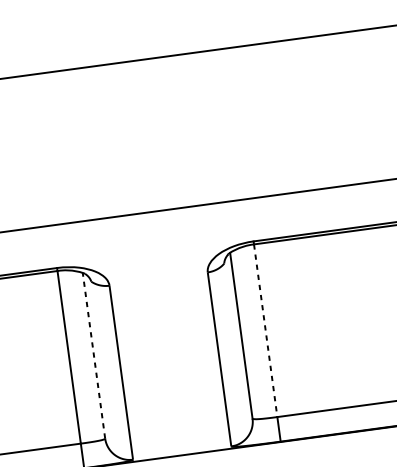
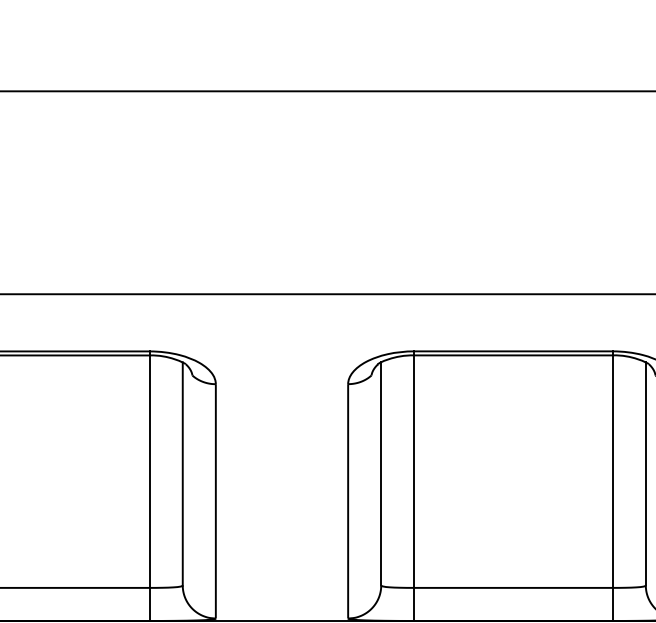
line: (265, 331) -> (414, 472), dashed -> solid
line: (93, 355) -> (182, 473), dashed -> solid

